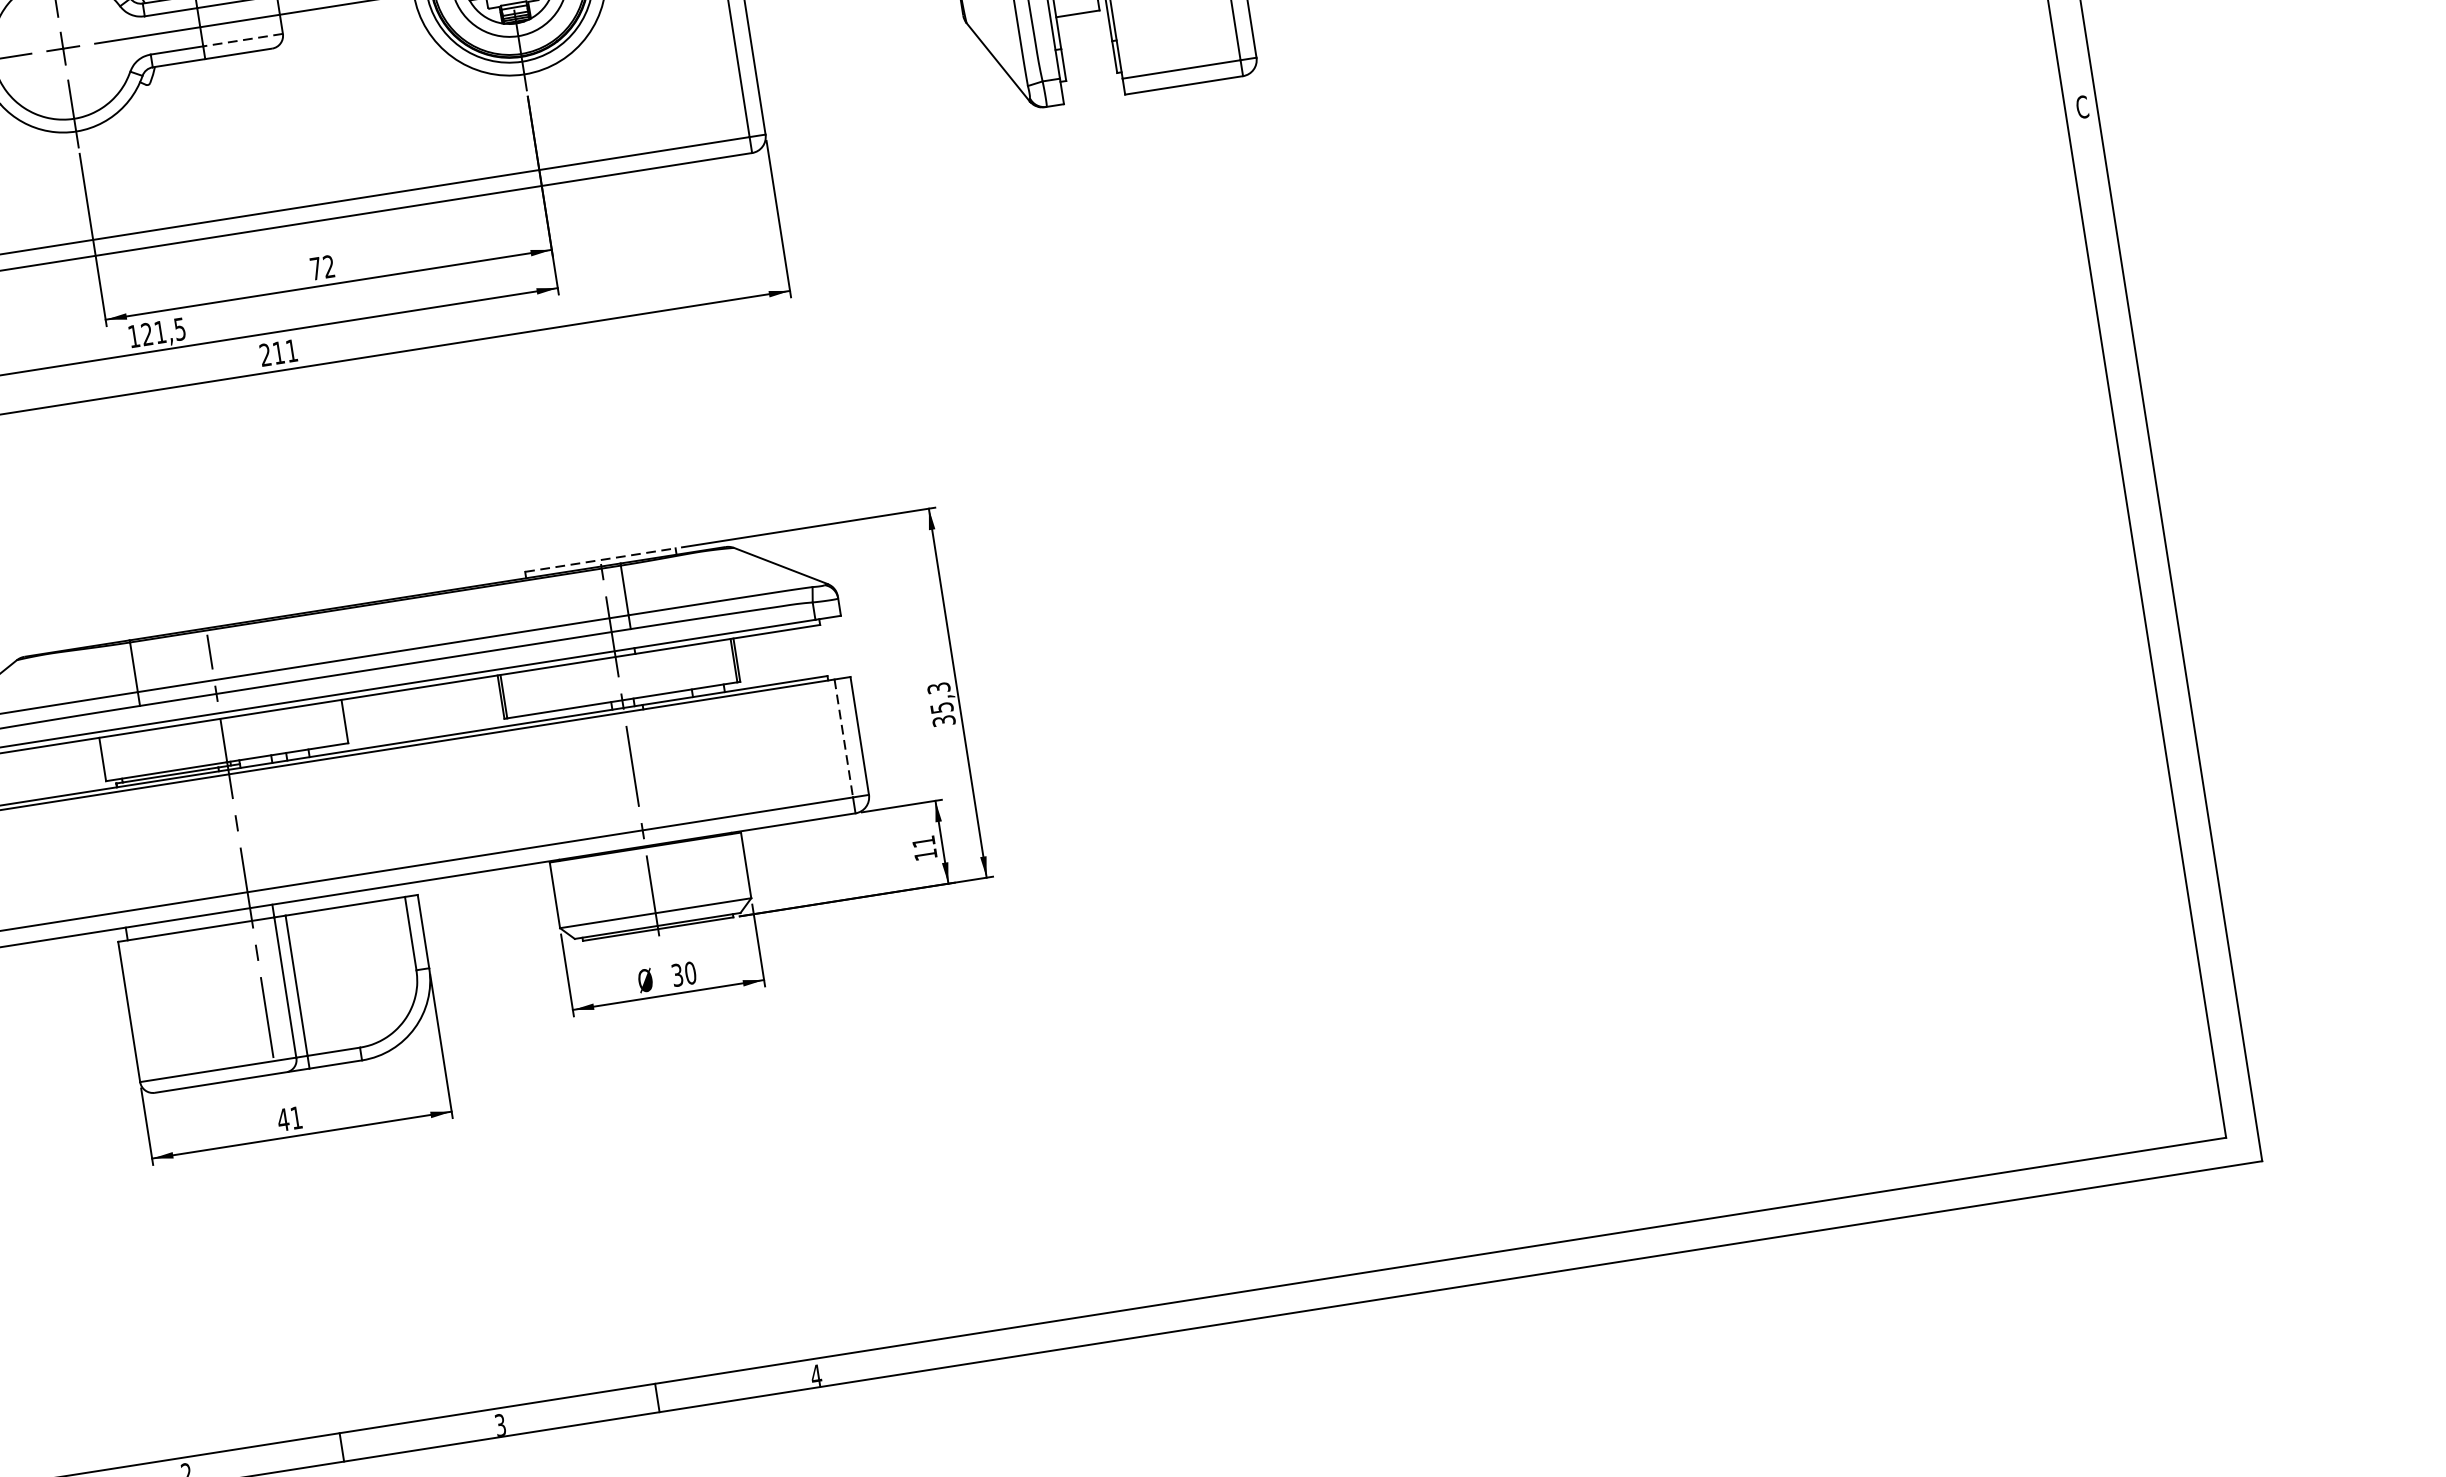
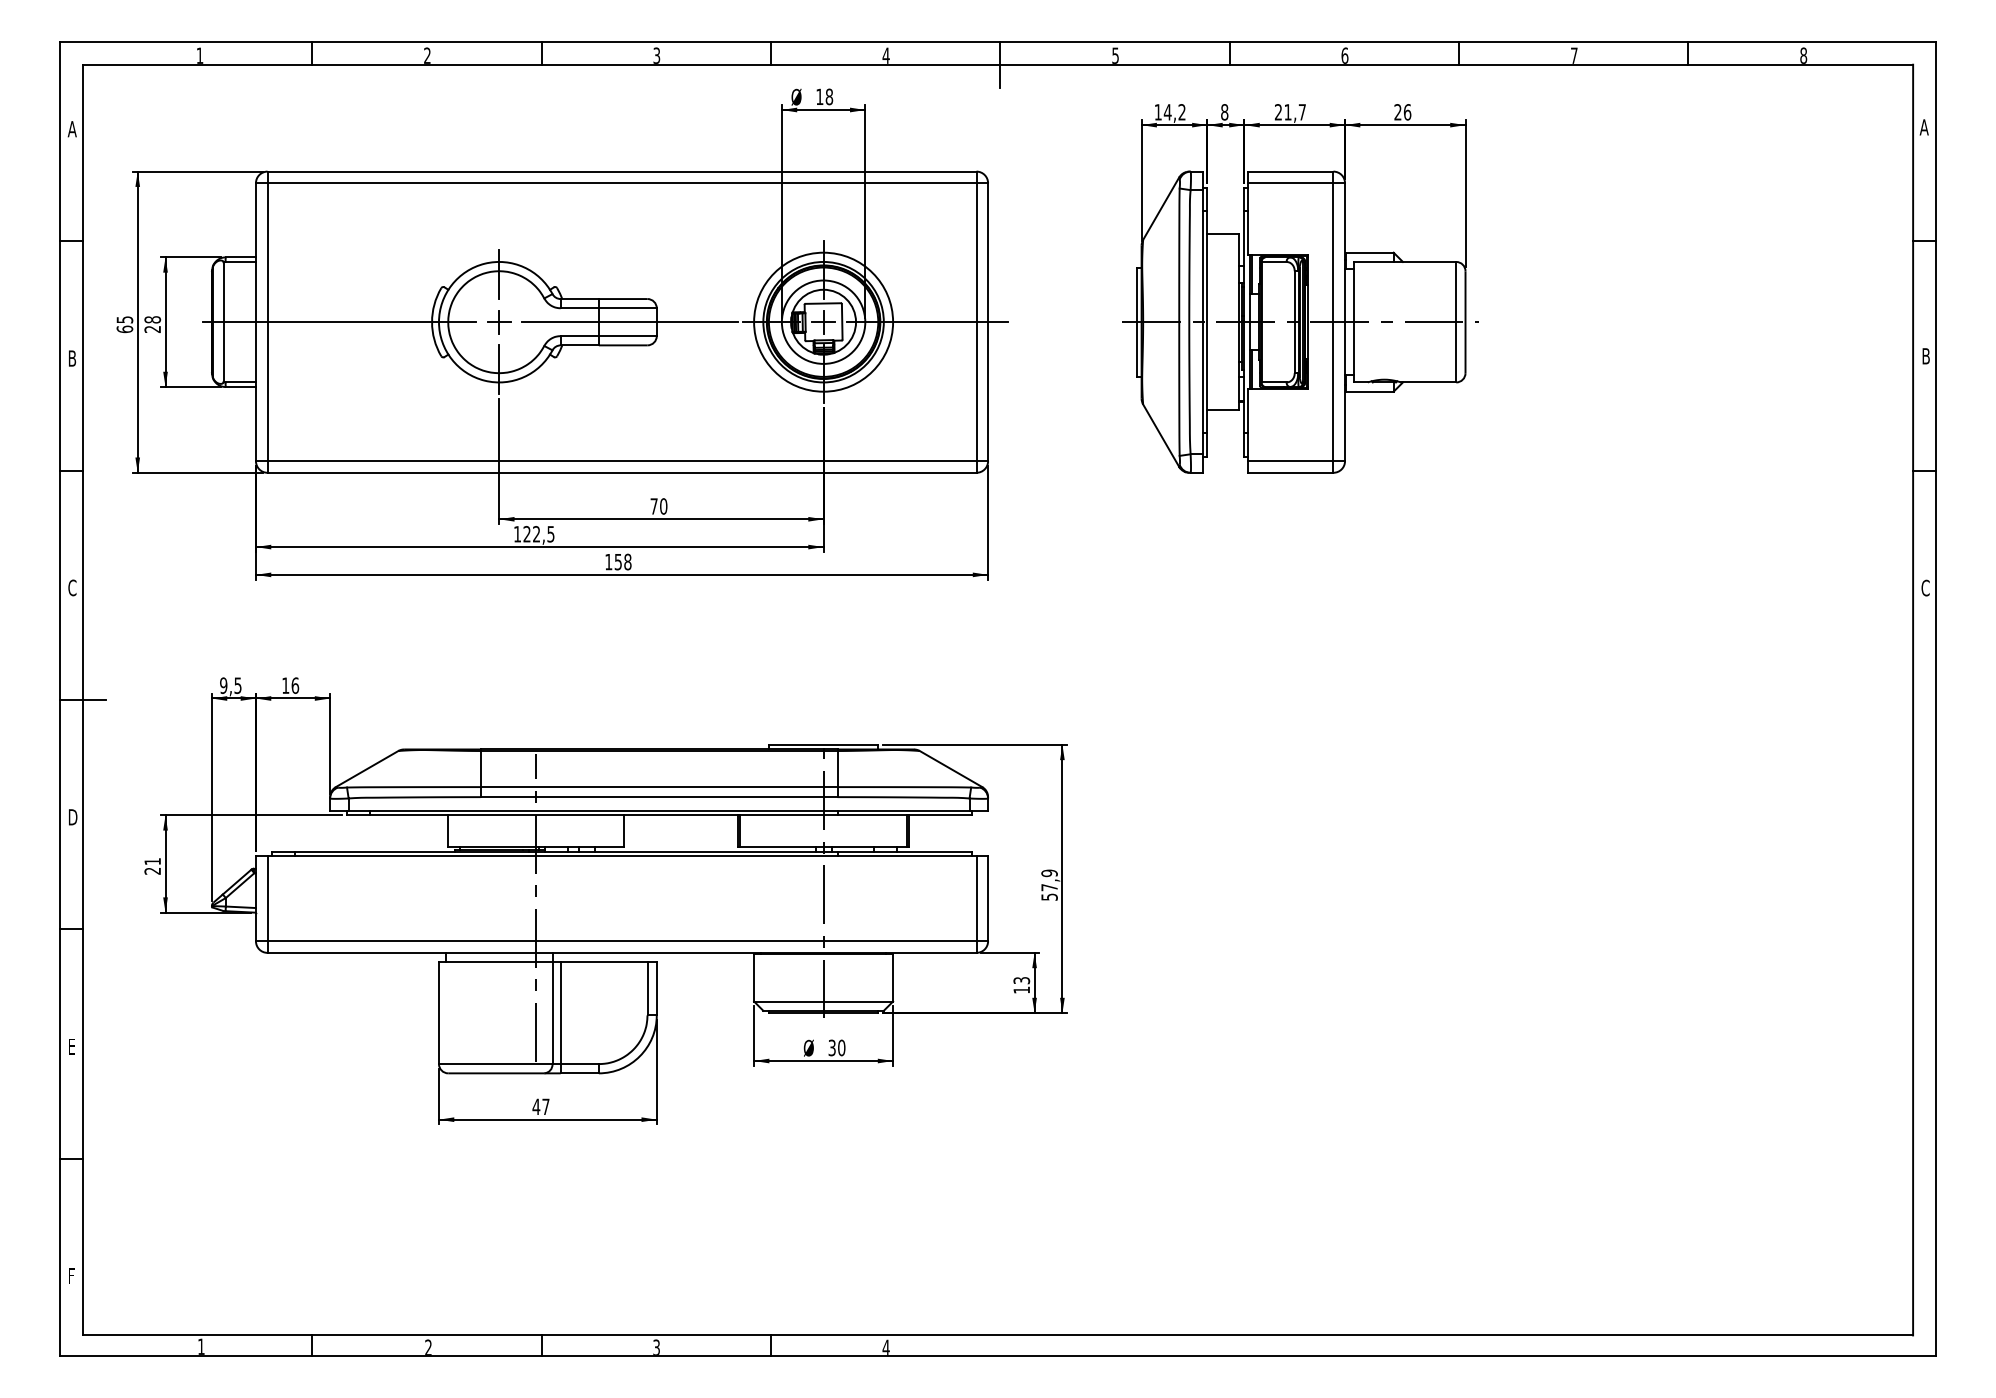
line: (242, 40) -> (627, 336), dashed -> solid
text: (328, 266) -> (663, 506), 72 -> 70
text: (160, 332) -> (536, 534), 121,5 -> 122,5
text: (278, 352) -> (618, 561), 211 -> 158
line: (600, 559) -> (823, 744), dashed -> solid
text: (941, 703) -> (1049, 884), 35,3 -> 57,9
line: (843, 738) -> (976, 898), dashed -> solid
text: (923, 841) -> (1021, 980), 11 -> 13
text: (295, 1117) -> (545, 1106), 41 -> 47

